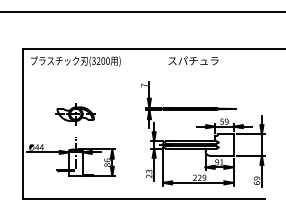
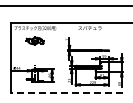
part: (74, 113) -> (34, 40), moved
line: (143, 199) -> (66, 92), solid -> dashed

